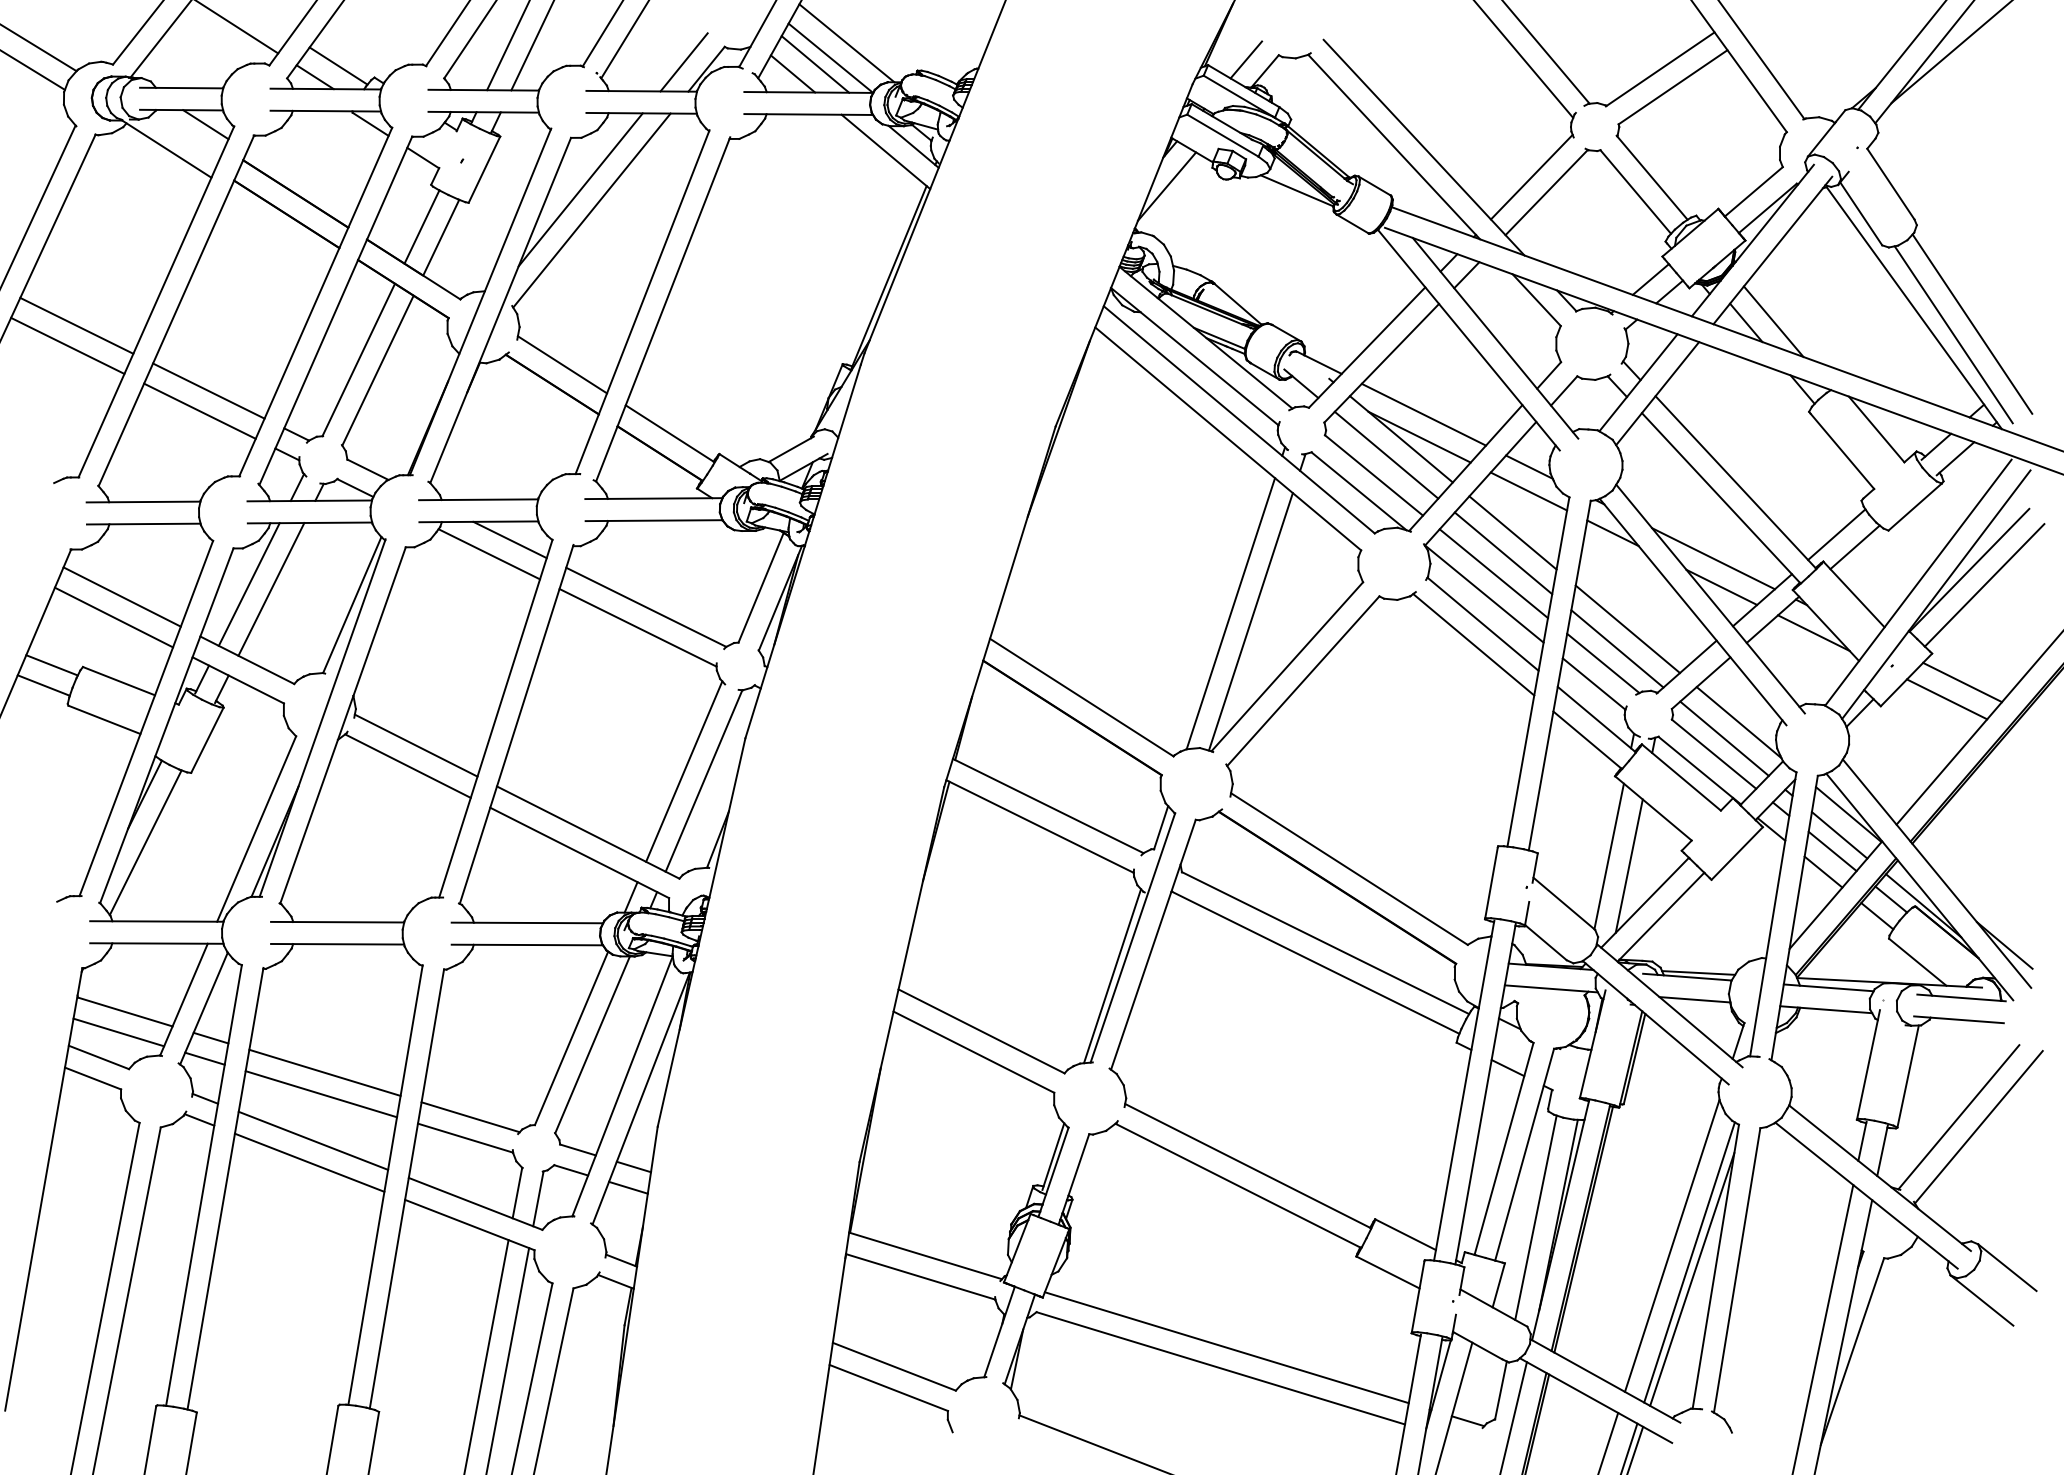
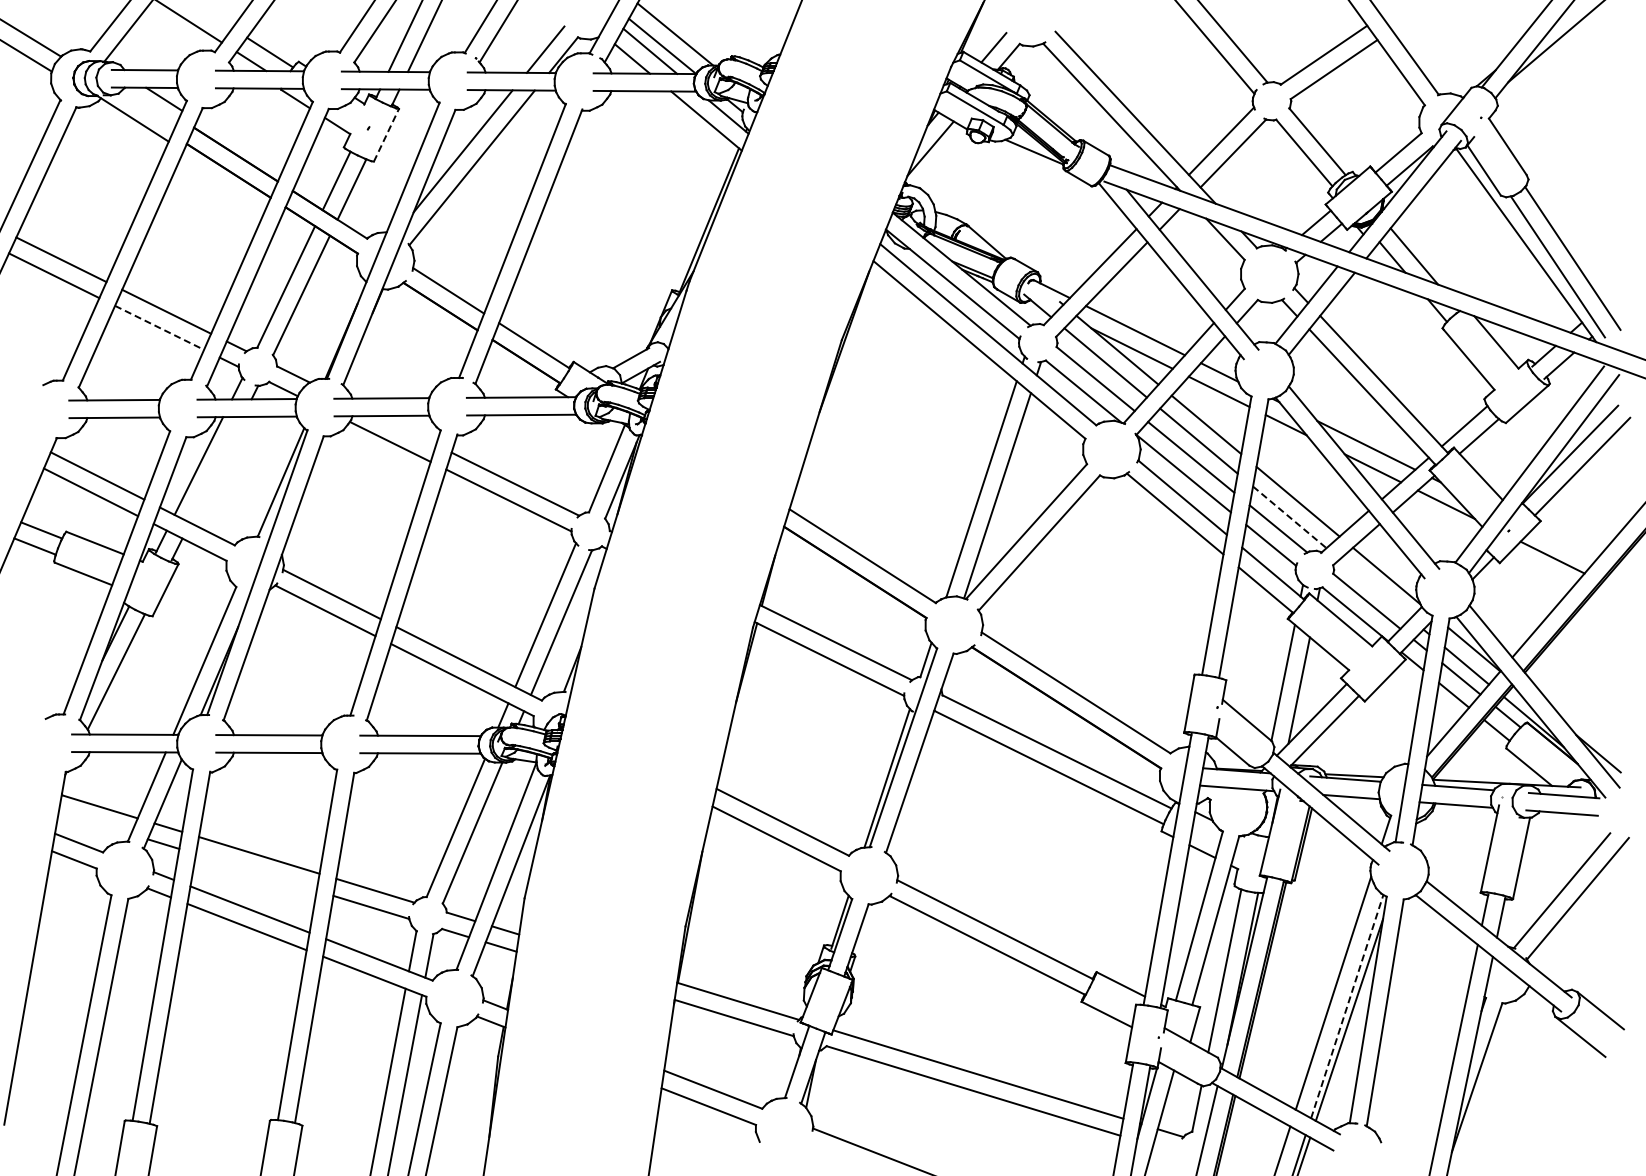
line: (484, 168) -> (386, 134), solid -> dashed
line: (199, 410) -> (159, 327), solid -> dashed
line: (509, 539) -> (406, 430), removed
line: (271, 588) -> (216, 469), removed
line: (1617, 649) -> (1289, 517), solid -> dashed
line: (1961, 681) -> (1564, 543), removed
line: (1723, 738) -> (1374, 588), removed
line: (118, 1032) -> (94, 823), removed
line: (321, 1094) -> (256, 872), removed
line: (1689, 1262) -> (1347, 1006), solid -> dashed

